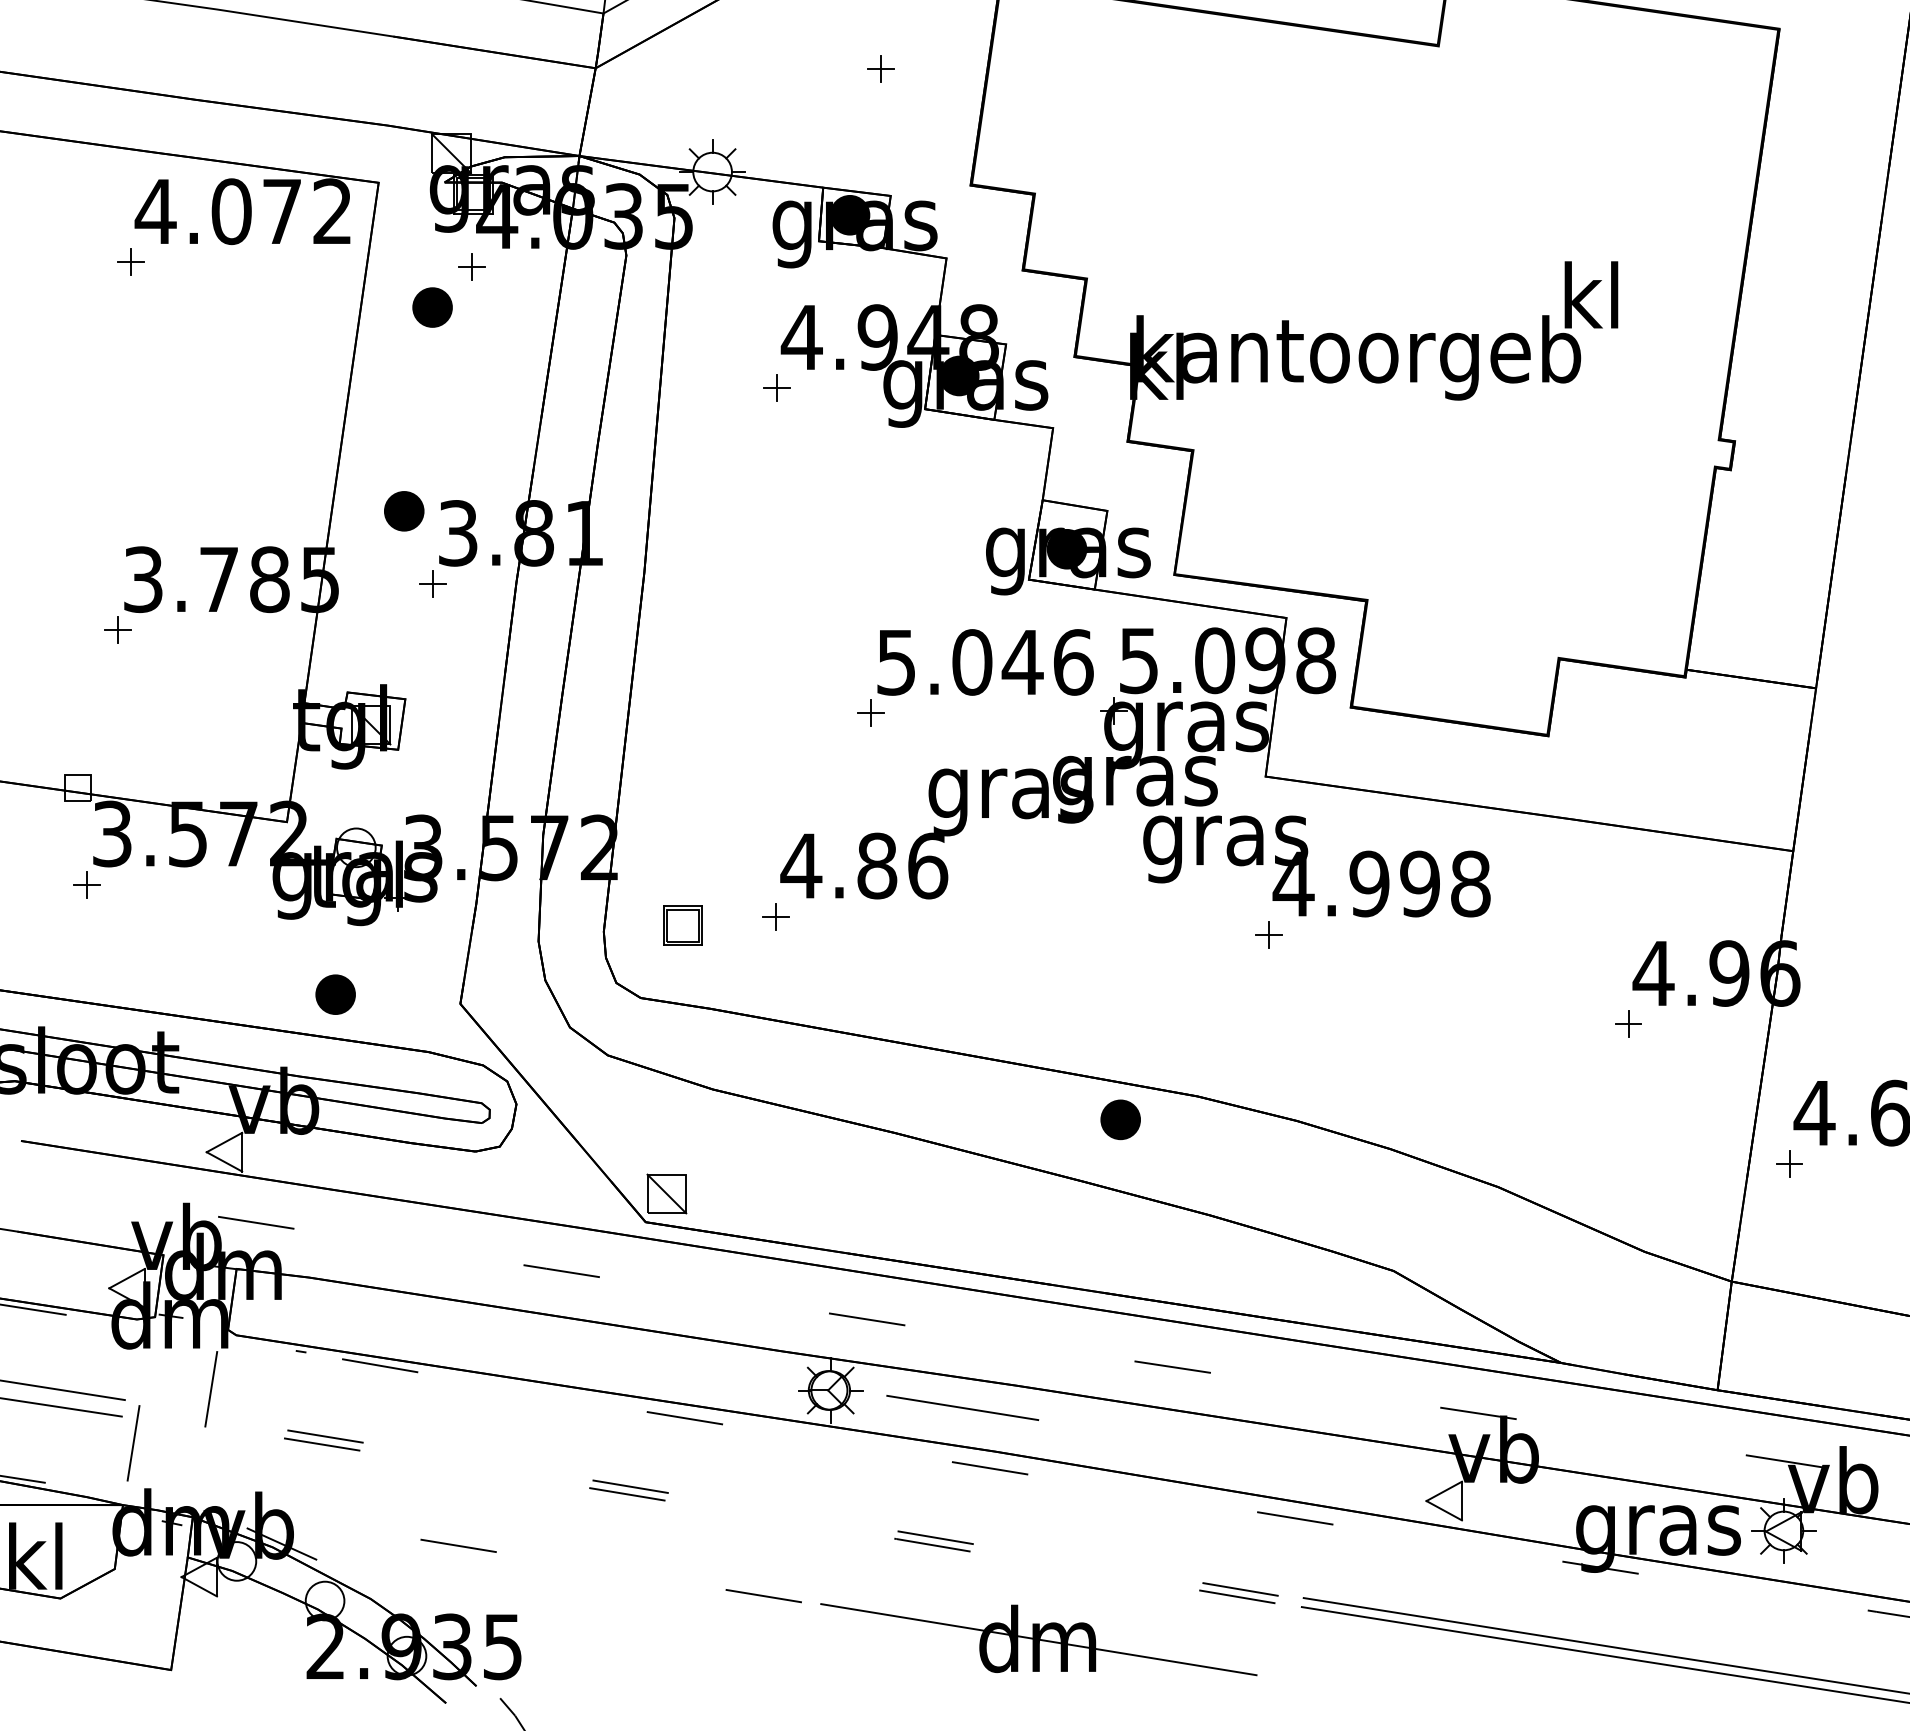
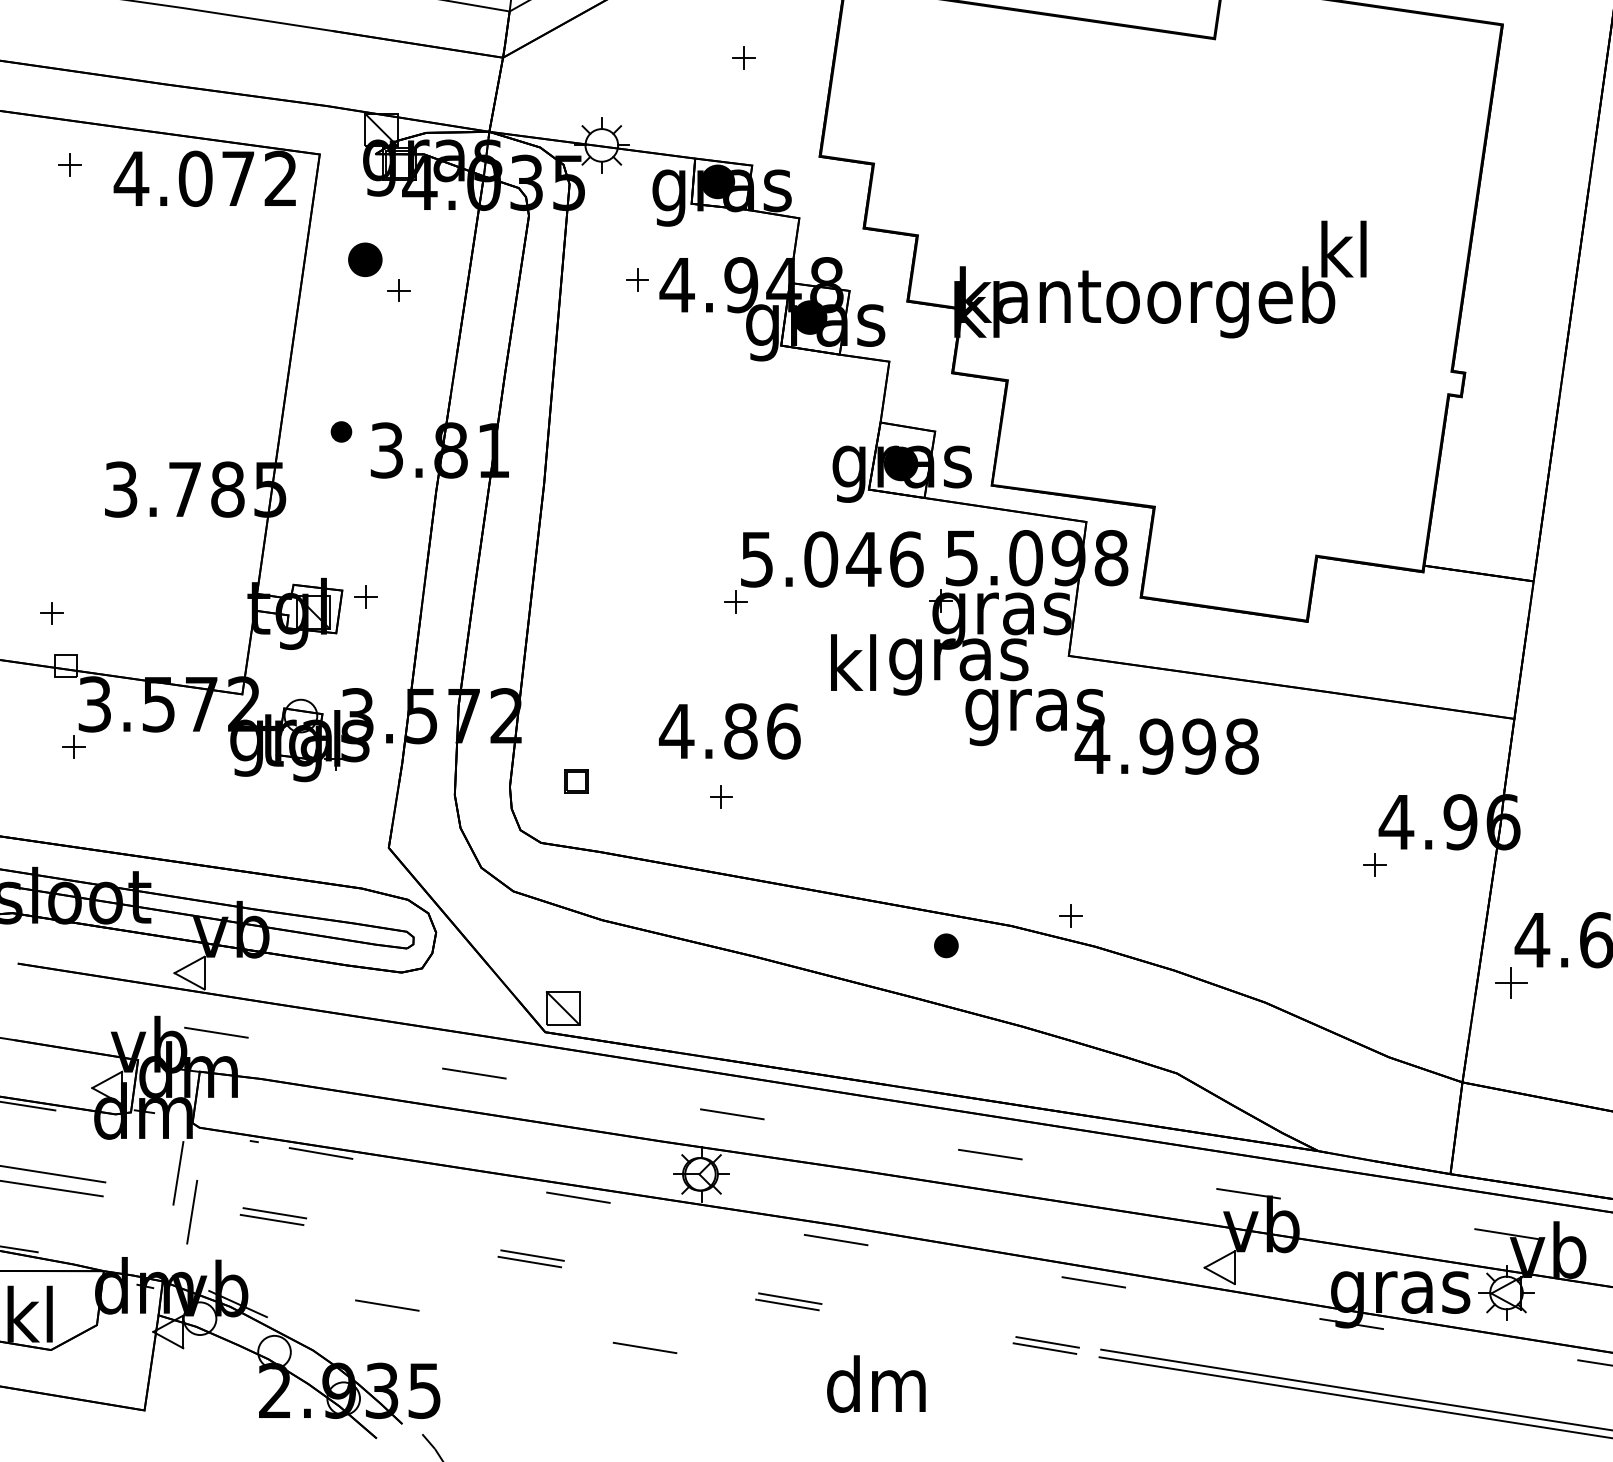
part: (130, 261) -> (69, 164), moved
part: (471, 266) -> (398, 290), moved
part: (776, 387) -> (637, 279), moved
part: (404, 511) -> (341, 432), size x0.6
part: (432, 583) -> (365, 596), moved
part: (117, 629) -> (51, 612), moved
text: (1010, 793) -> (853, 670), gras -> kl
part: (775, 916) -> (720, 796), moved
part: (682, 925) -> (576, 781), size x0.7
part: (1268, 934) -> (1071, 915), moved
part: (335, 994) -> (283, 839), removed
part: (1120, 1119) -> (946, 945), size x0.7
part: (1789, 1163) -> (1511, 982), size x1.4
line: (962, 1407) -> (812, 1188), removed
line: (133, 1443) -> (192, 1212), moved
line: (1038, 1639) -> (877, 1384), removed

